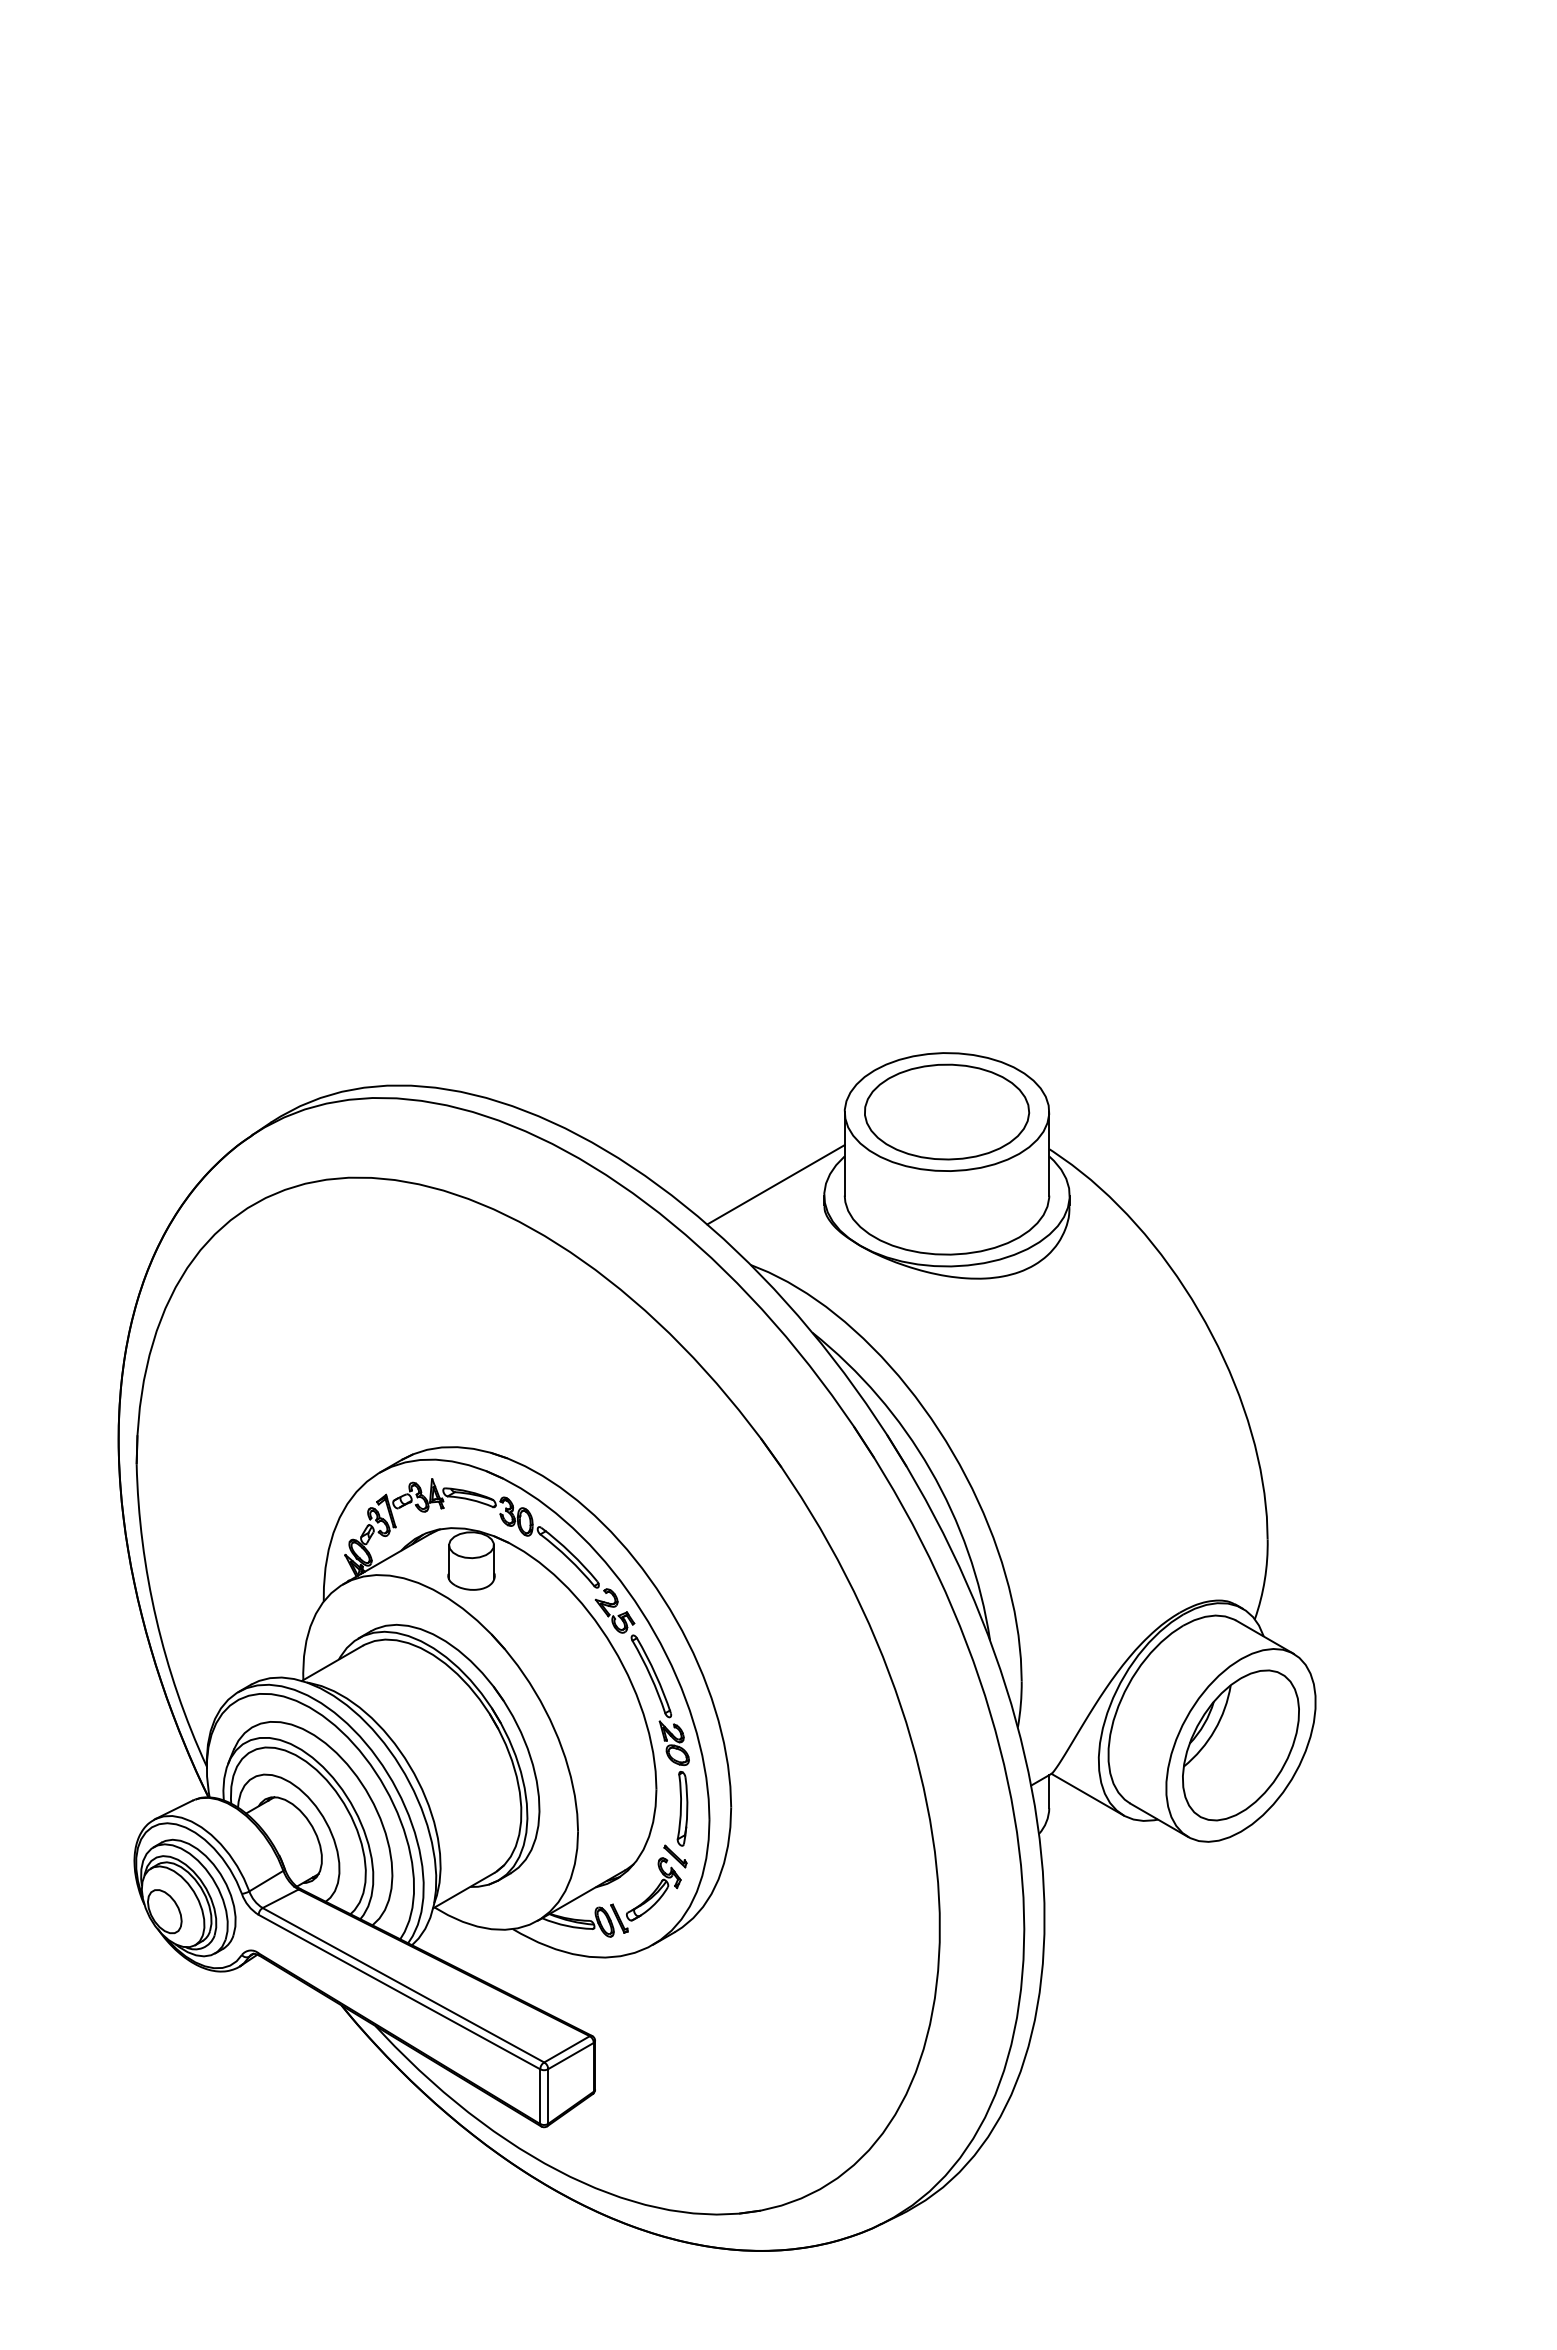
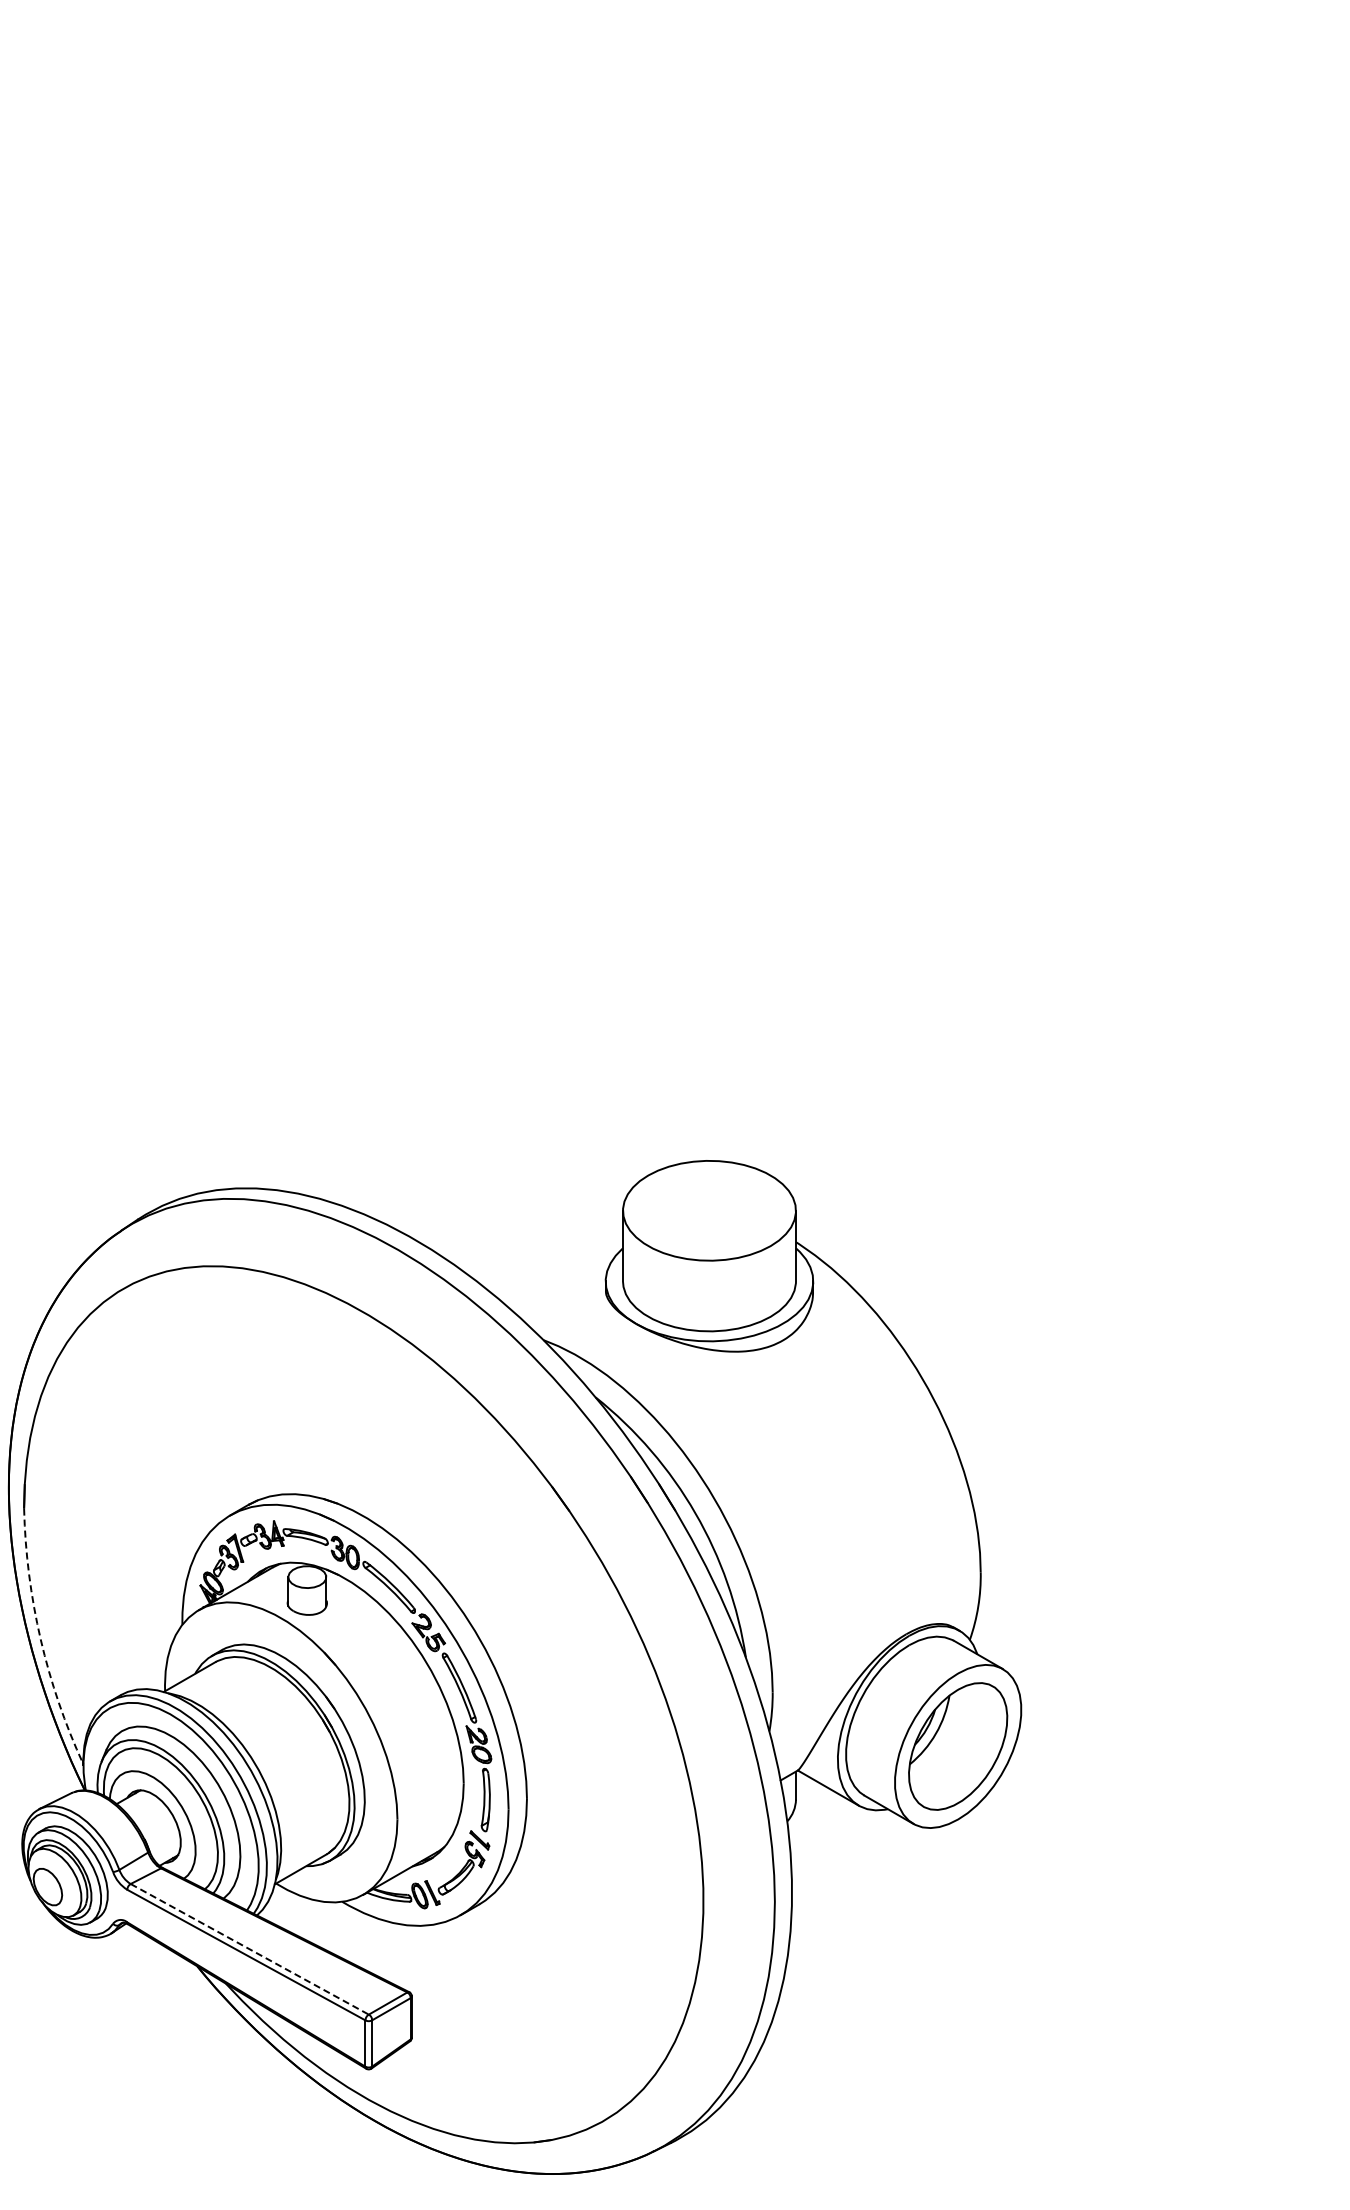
part: (947, 1111) -> (709, 1210), removed
line: (775, 1183) -> (564, 1271), removed
arc: (156, 1618) -> (40, 1639), solid -> dashed
line: (403, 1985) -> (249, 1949), solid -> dashed

